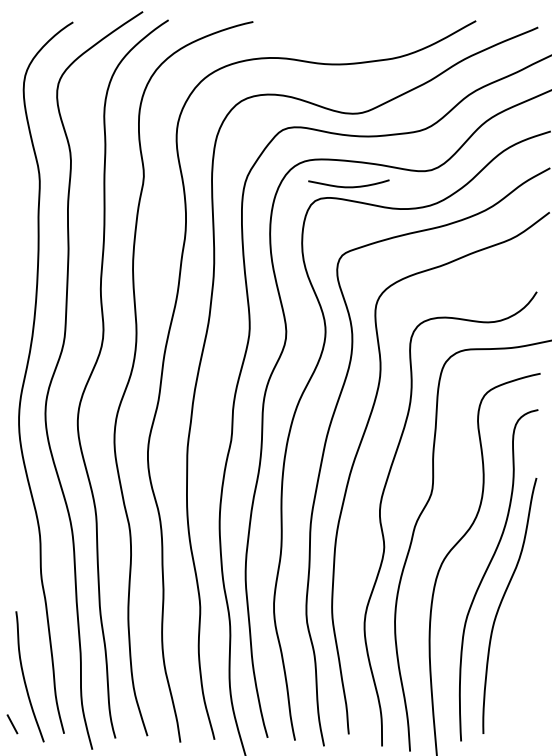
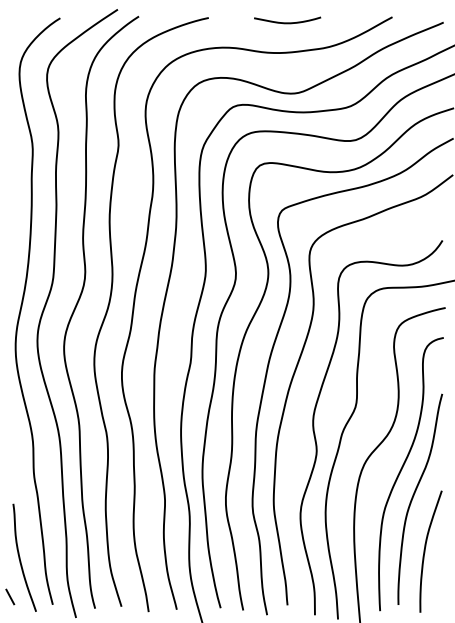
curve: (348, 186) -> (287, 22), moved
curve: (516, 669) -> (425, 551), added

